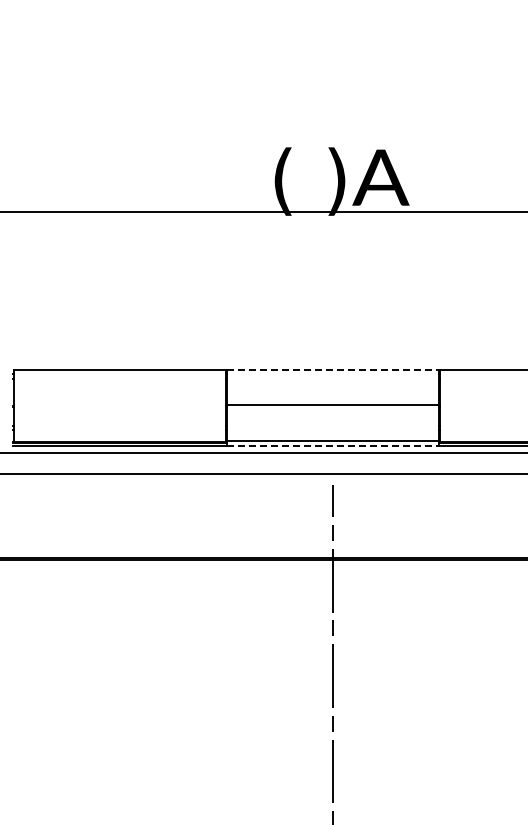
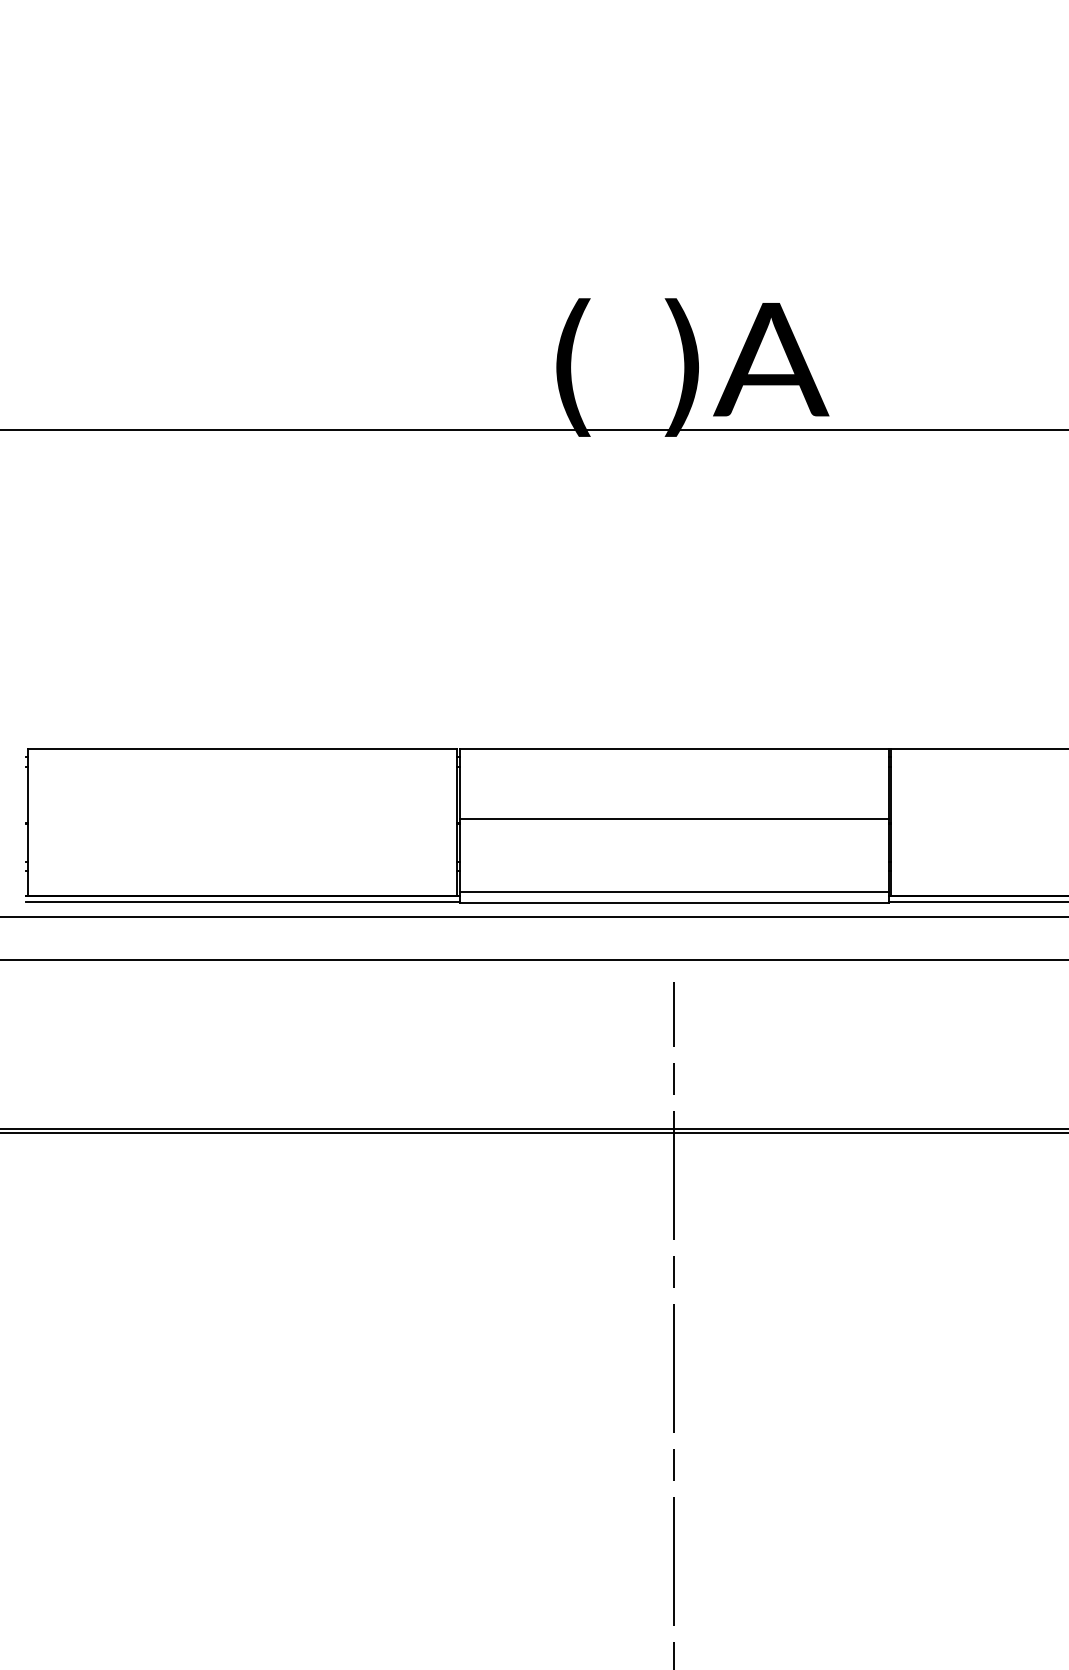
line: (332, 369) -> (673, 747), dashed -> solid
line: (332, 446) -> (673, 903), dashed -> solid

